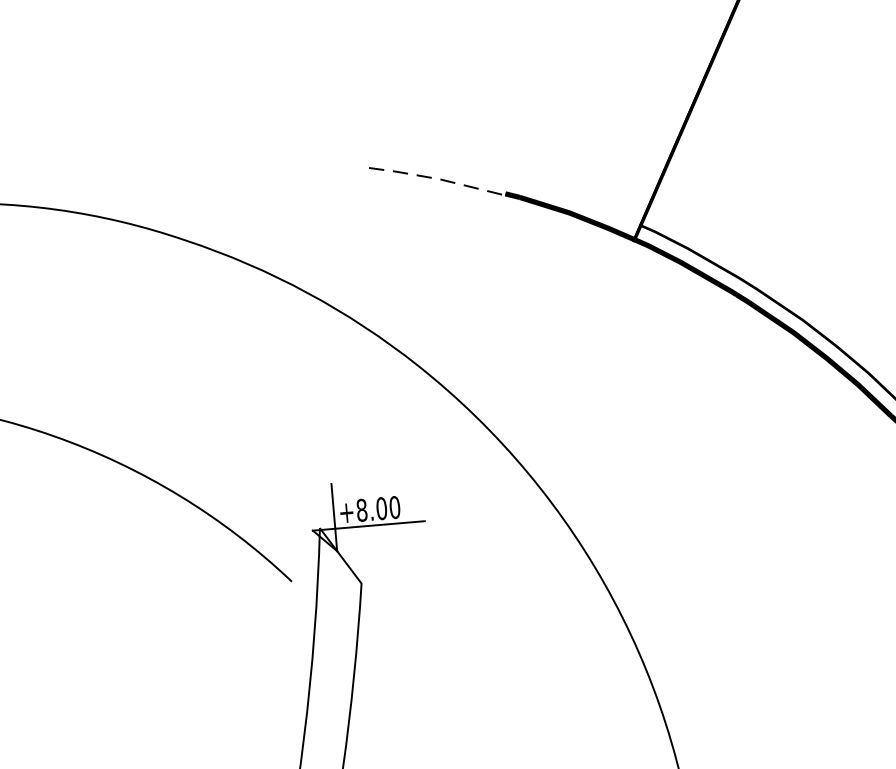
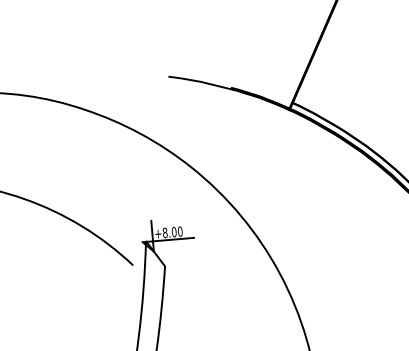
line: (437, 178) -> (199, 81), dashed -> solid

